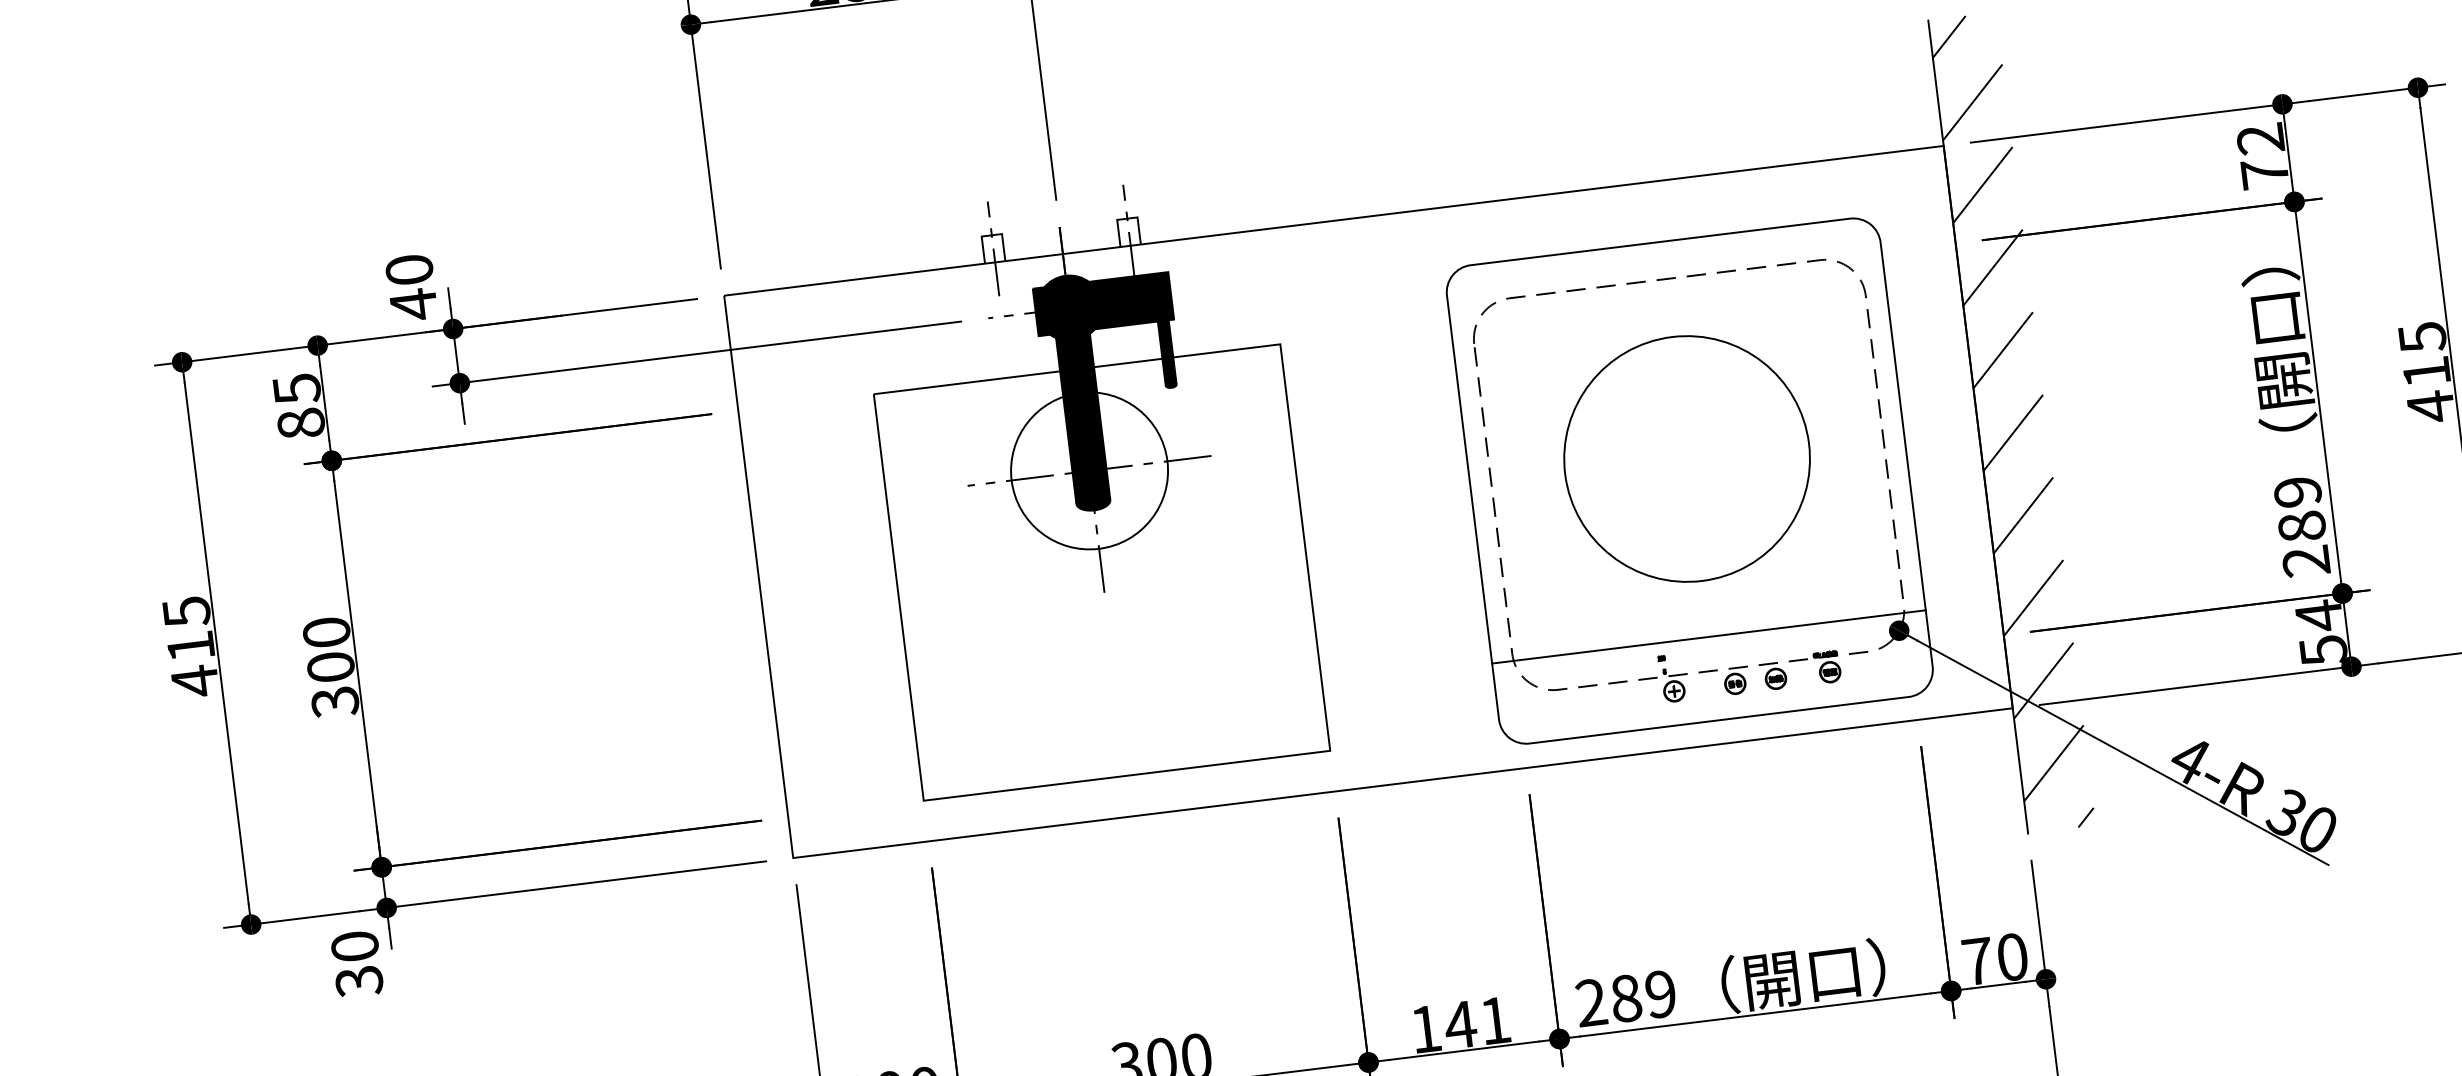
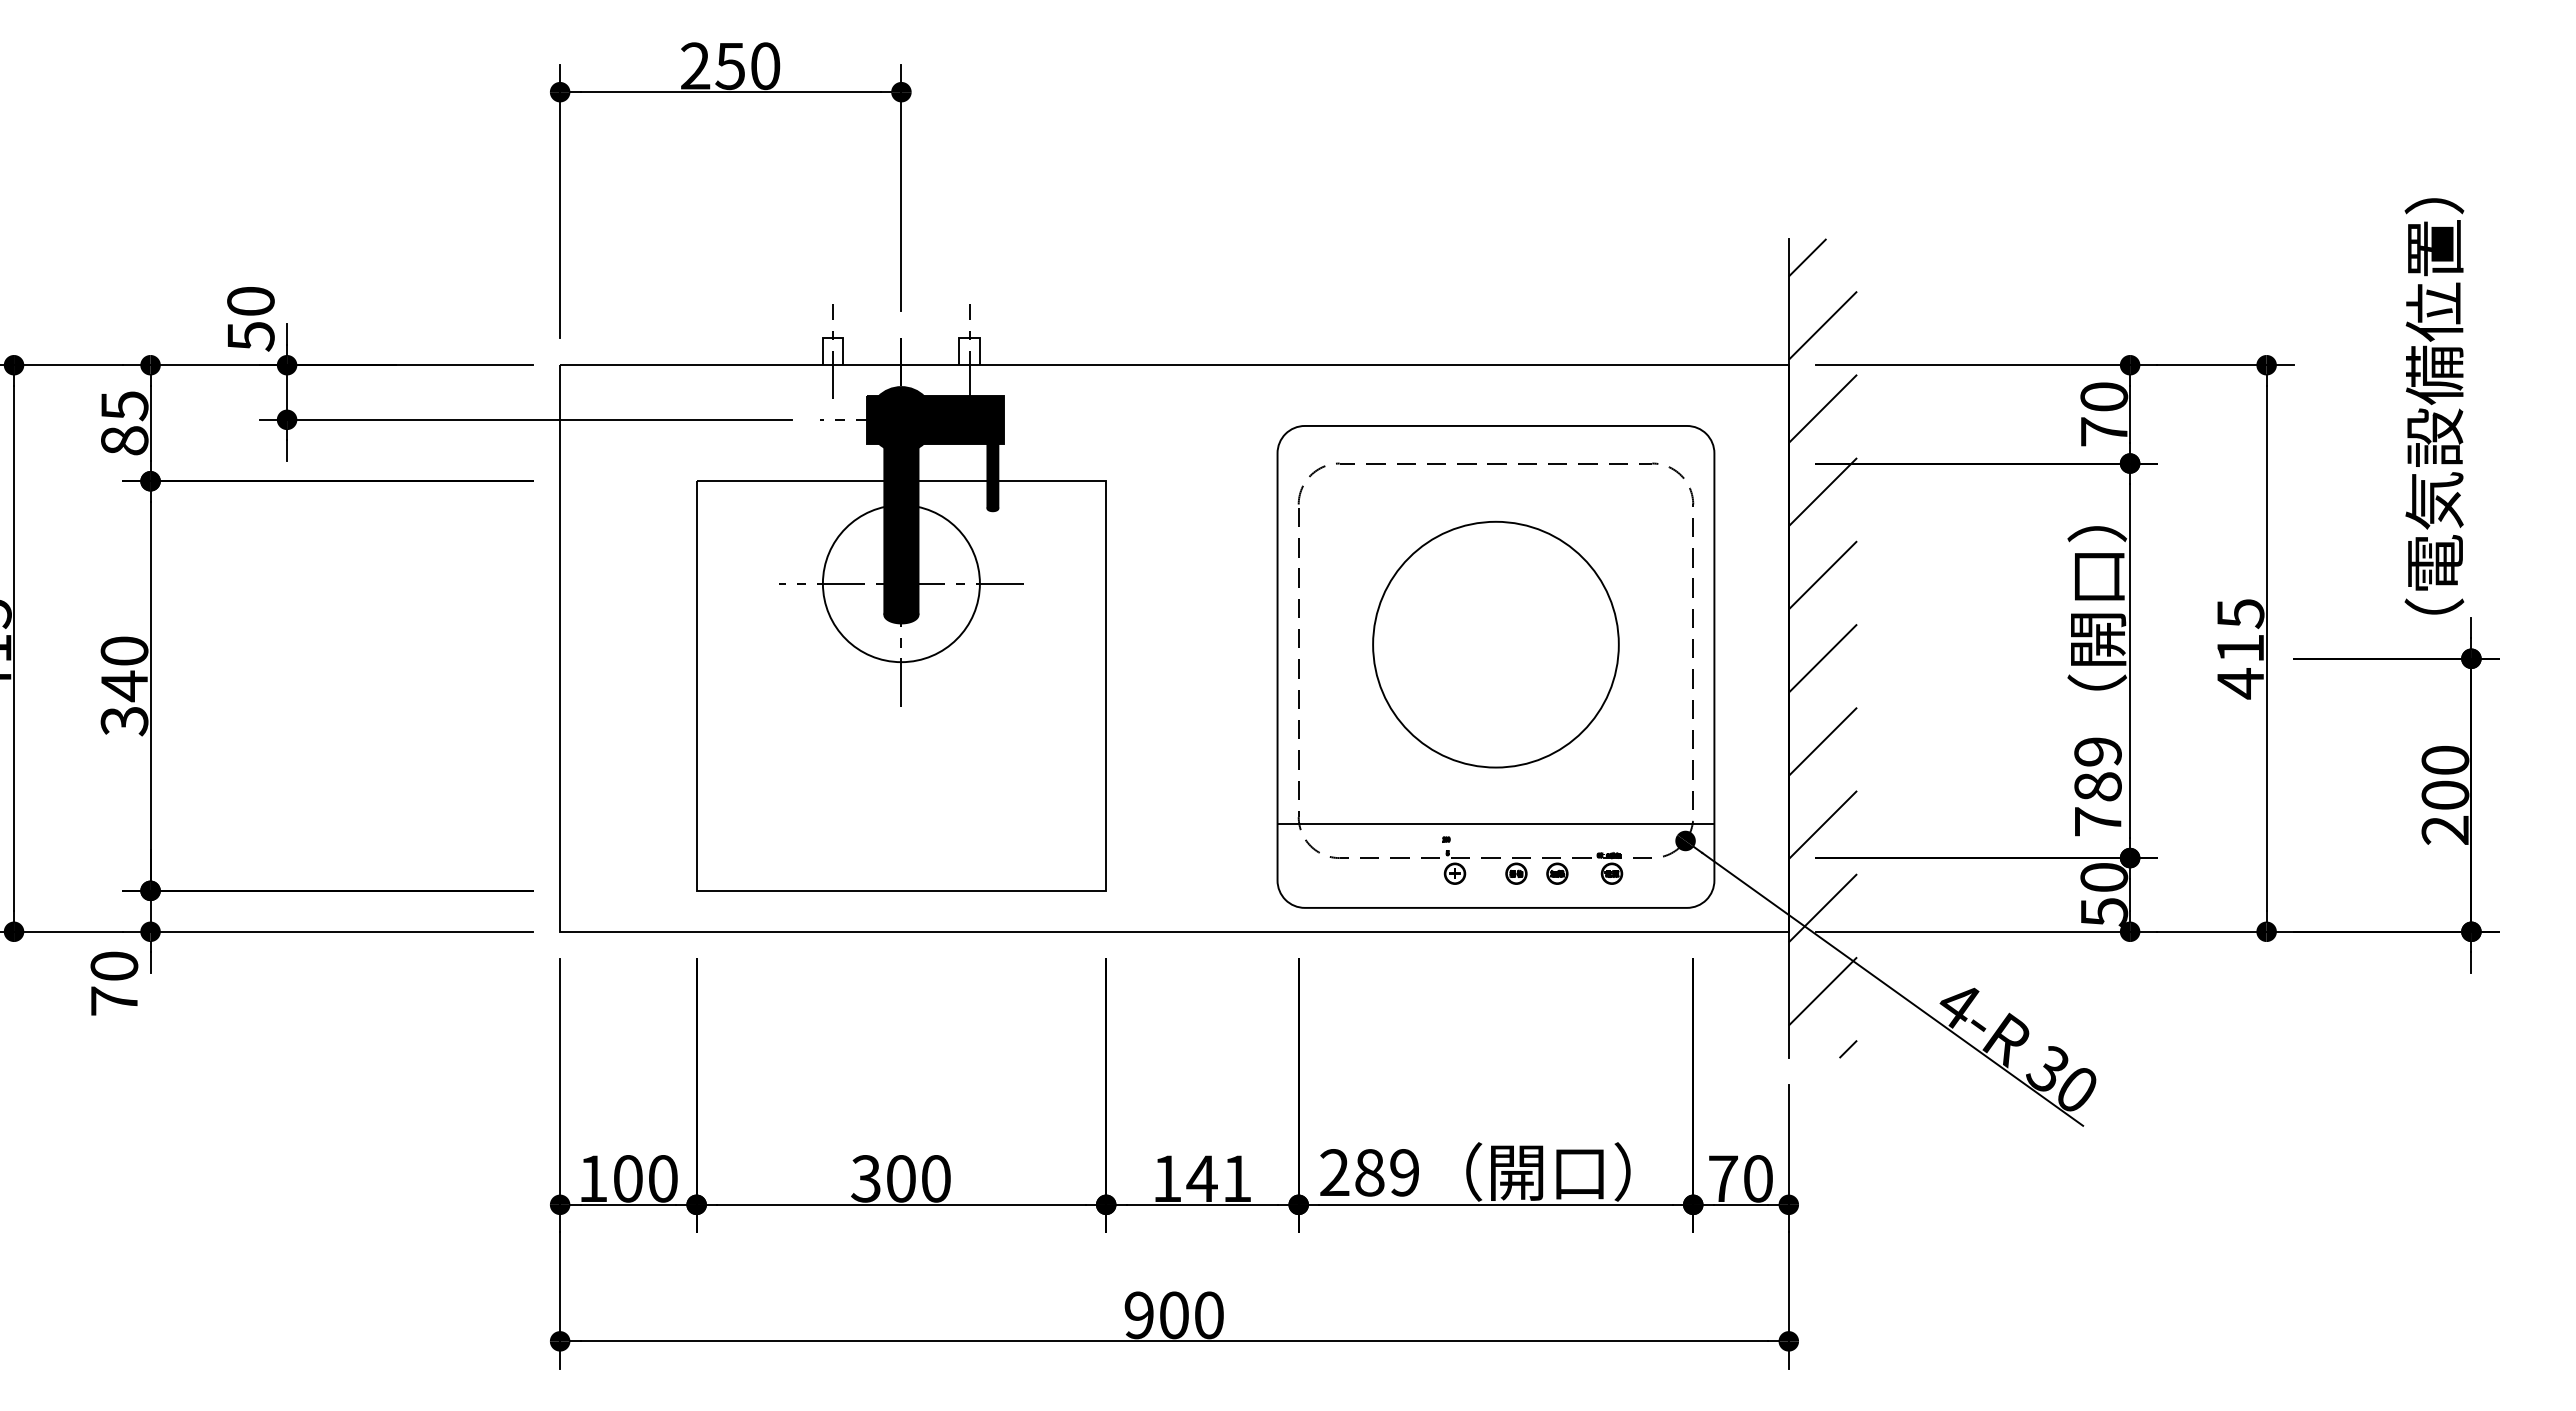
text: (2260, 138) -> (2104, 396), 72 -> 70
text: (413, 304) -> (250, 336), 40 -> 50
text: (2305, 561) -> (2097, 821), 289 -> 789
text: (2319, 615) -> (2104, 877), 54 -> 50
text: (330, 667) -> (124, 686), 300 -> 340
text: (359, 981) -> (114, 1001), 30 -> 70

